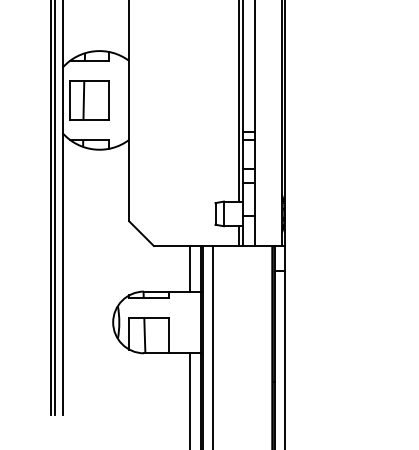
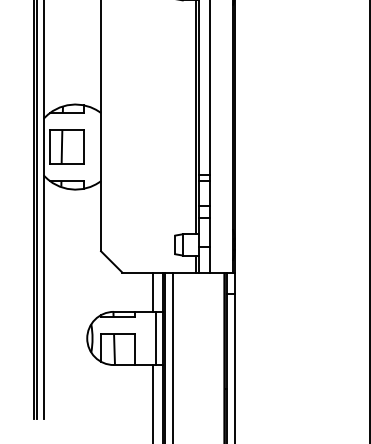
line: (193, 322) -> (156, 338), added

